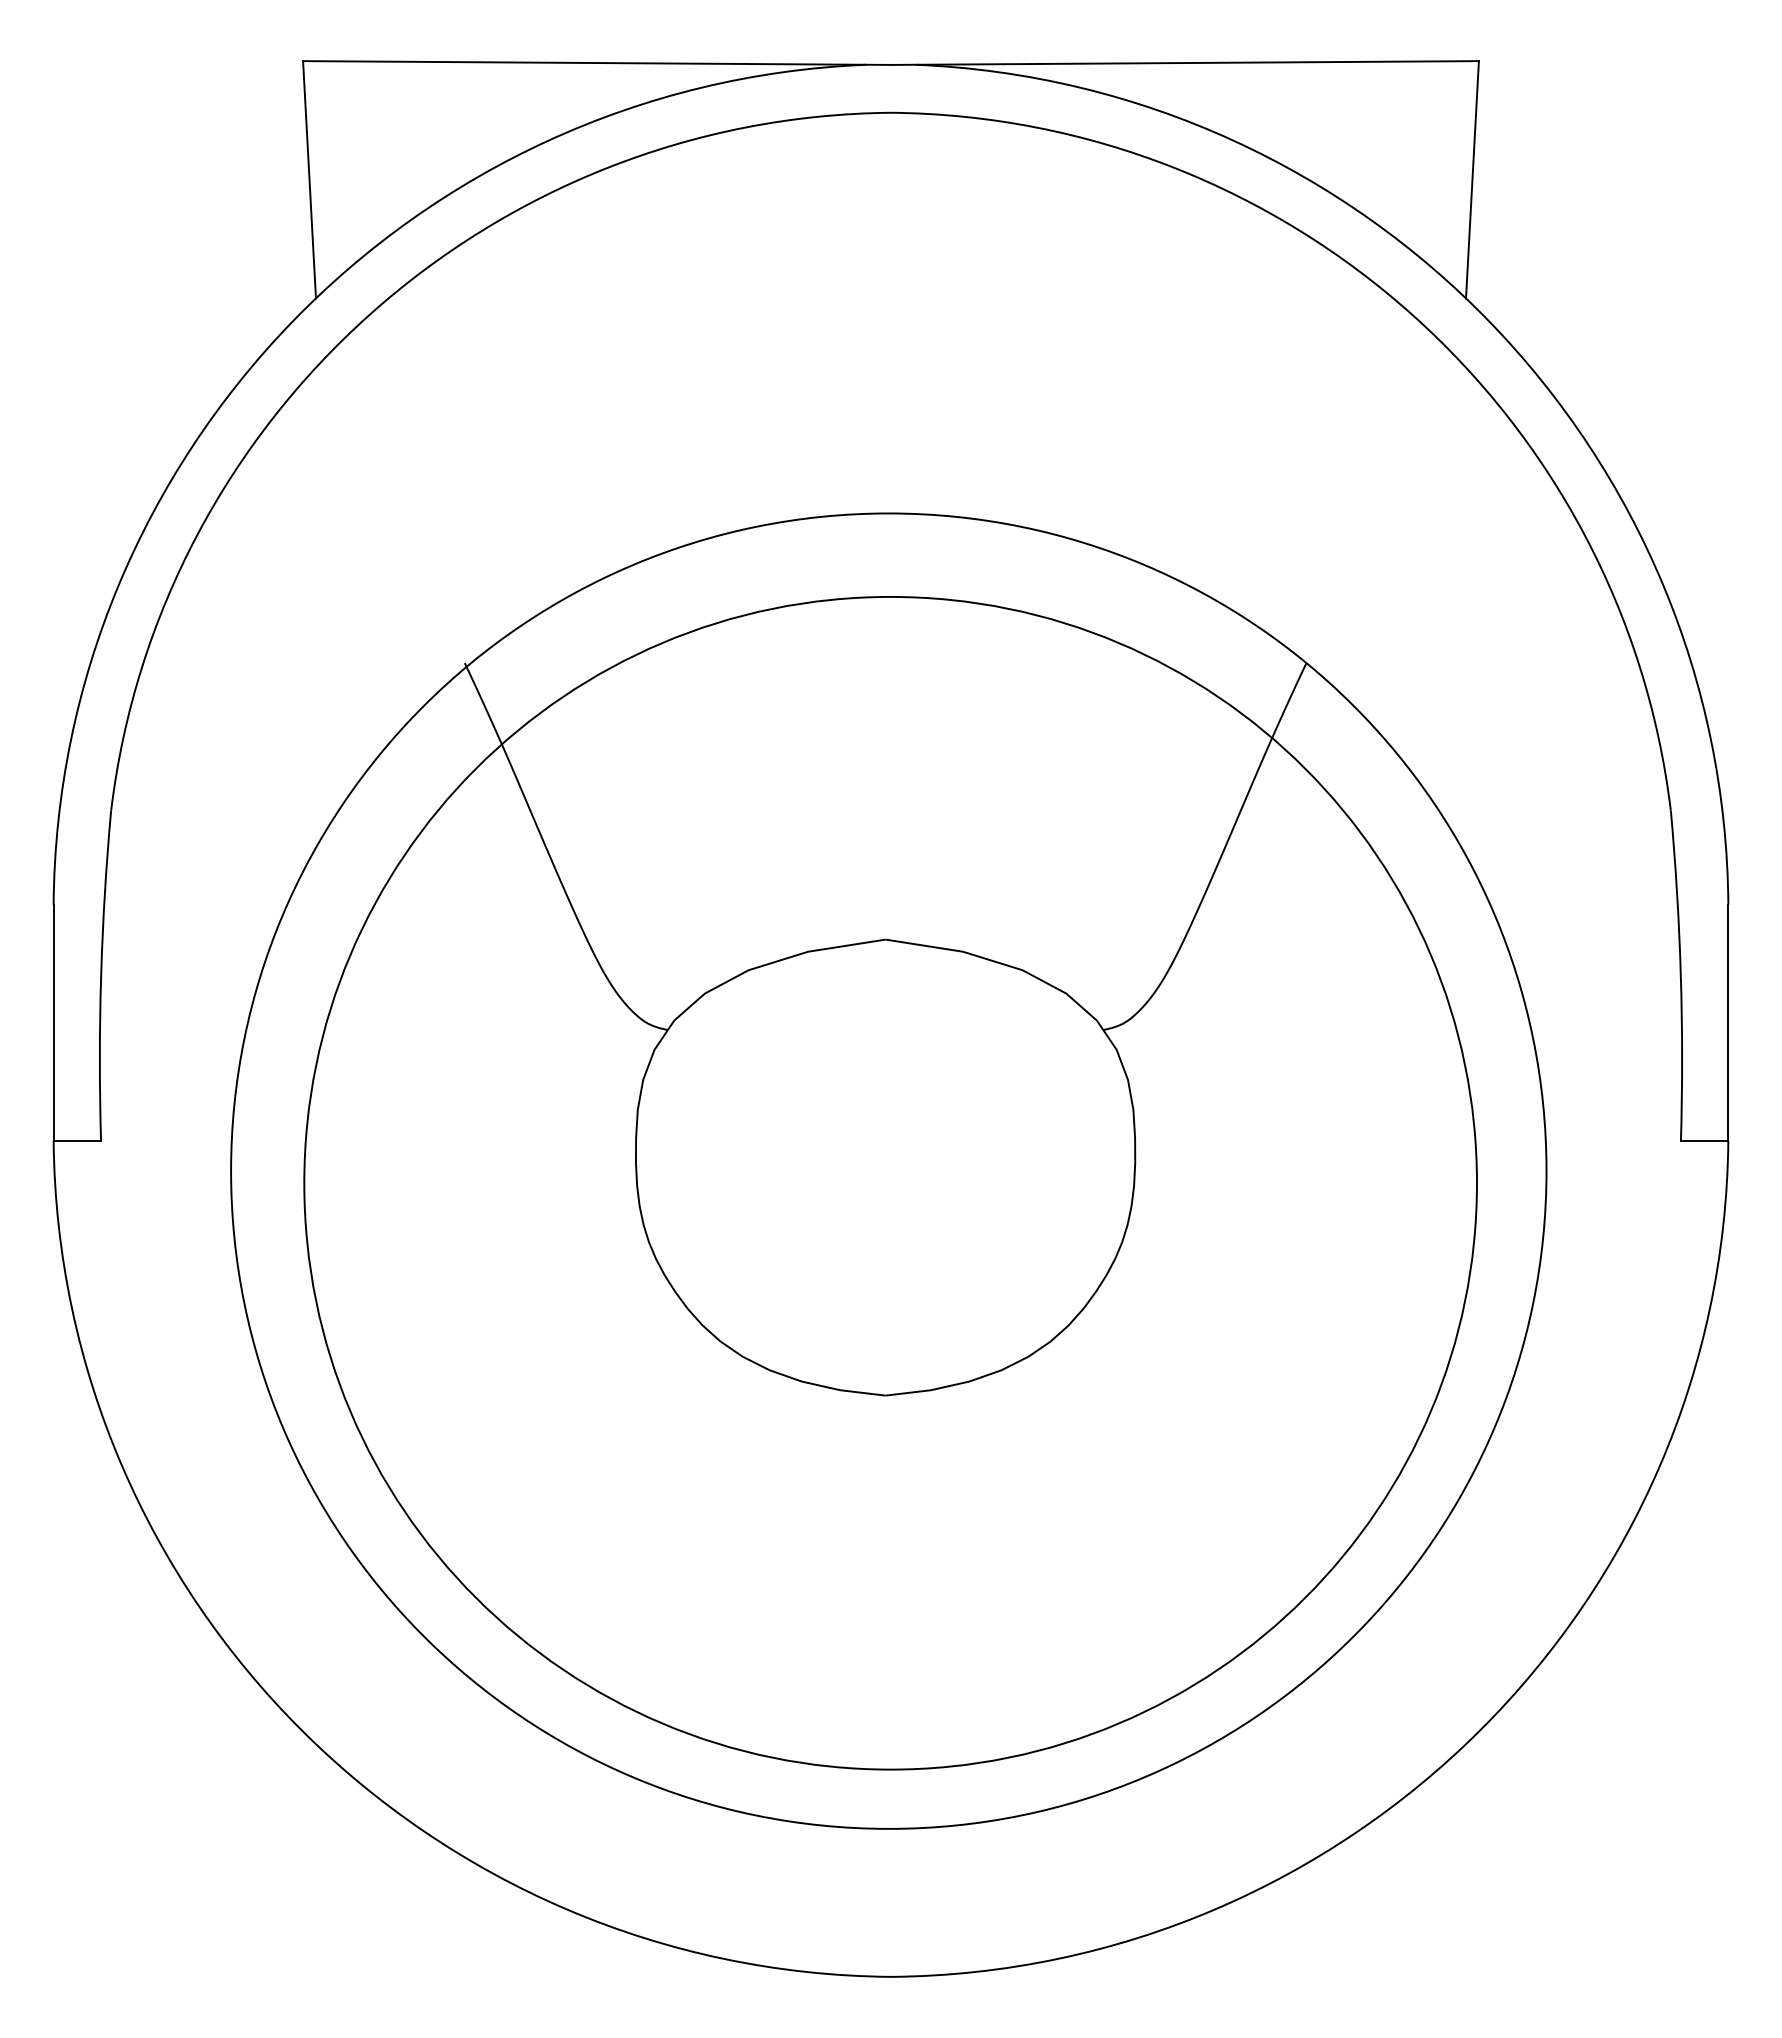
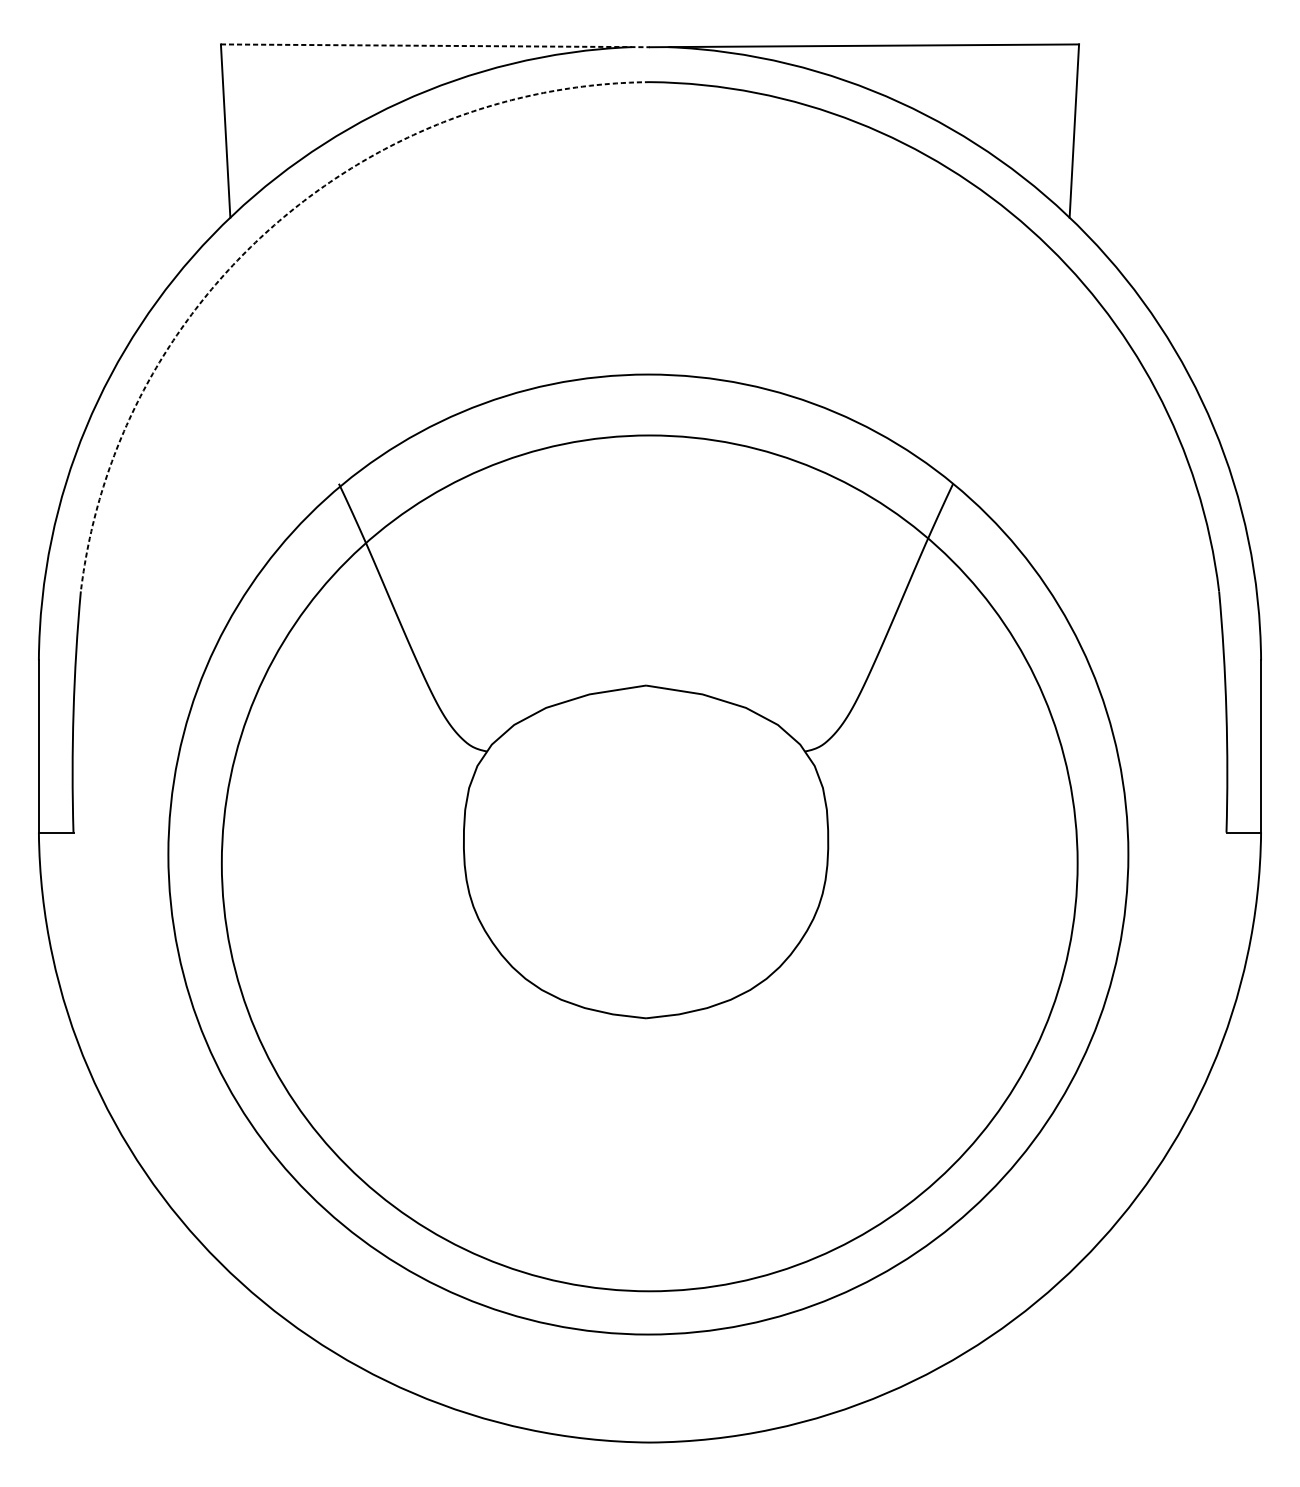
line: (597, 63) -> (435, 46), solid -> dashed
arc: (369, 314) -> (269, 229), solid -> dashed

